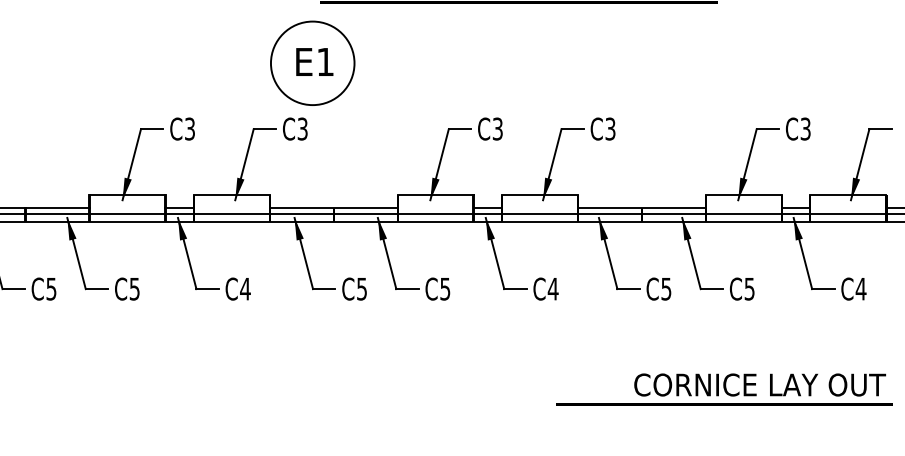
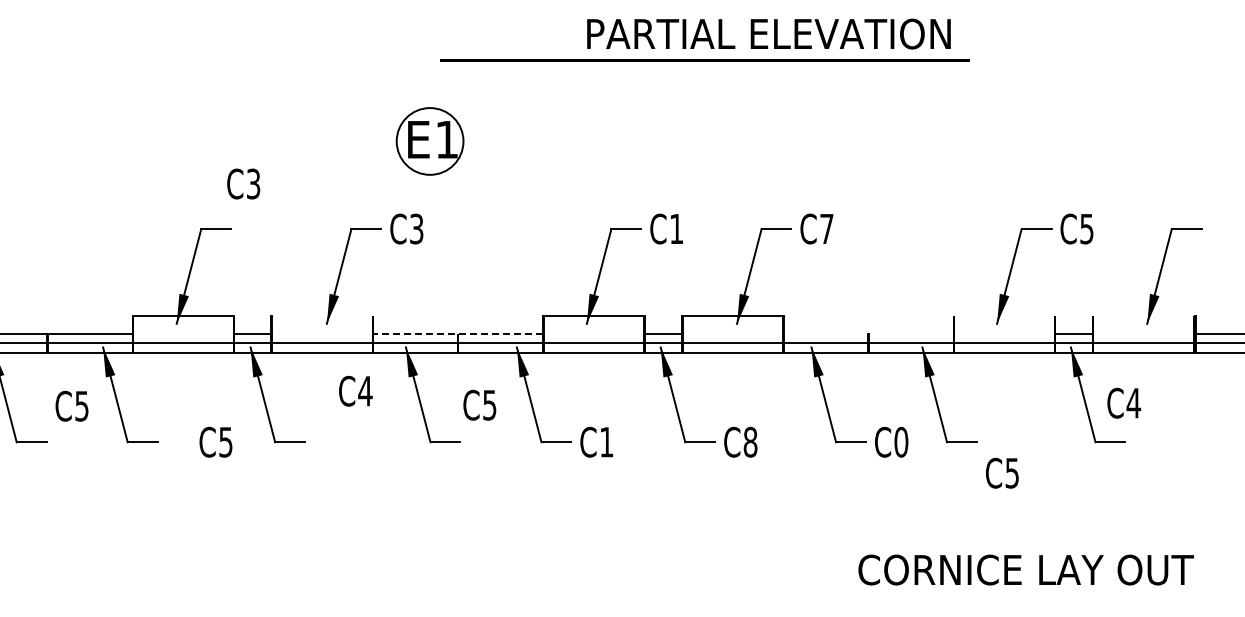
circle: (312, 63) -> (429, 141), size x0.6
text: (182, 128) -> (243, 183), moved
text: (497, 128) -> (676, 228), C3 -> C1
text: (610, 128) -> (826, 228), C3 -> C7
text: (805, 128) -> (1086, 228), C3 -> C5
line: (231, 194) -> (321, 316), removed
line: (743, 194) -> (1004, 316), removed
line: (847, 194) -> (1142, 316), removed
line: (333, 208) -> (457, 334), solid -> dashed
line: (641, 208) -> (868, 334), removed
text: (43, 288) -> (71, 405), moved
text: (126, 288) -> (215, 441), moved
text: (237, 288) -> (355, 390), moved
text: (354, 288) -> (479, 404), moved
text: (553, 288) -> (750, 441), C4 -> C8
text: (666, 288) -> (901, 441), C5 -> C0
text: (742, 288) -> (1002, 472), moved
text: (854, 288) -> (1124, 402), moved
text: (445, 289) -> (606, 442), C5 -> C1
line: (724, 404) -> (978, 596), removed

